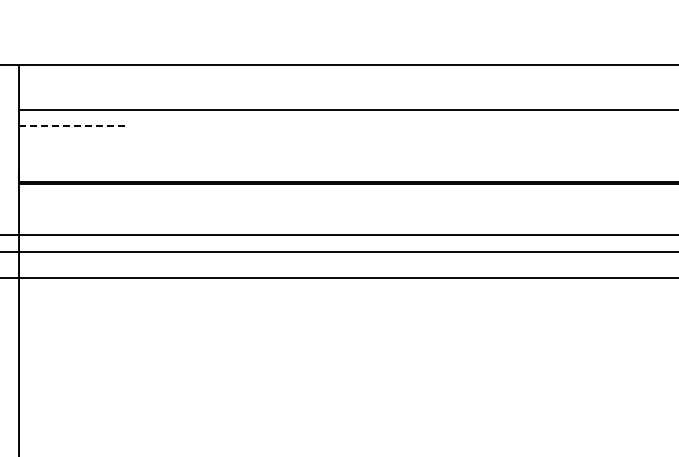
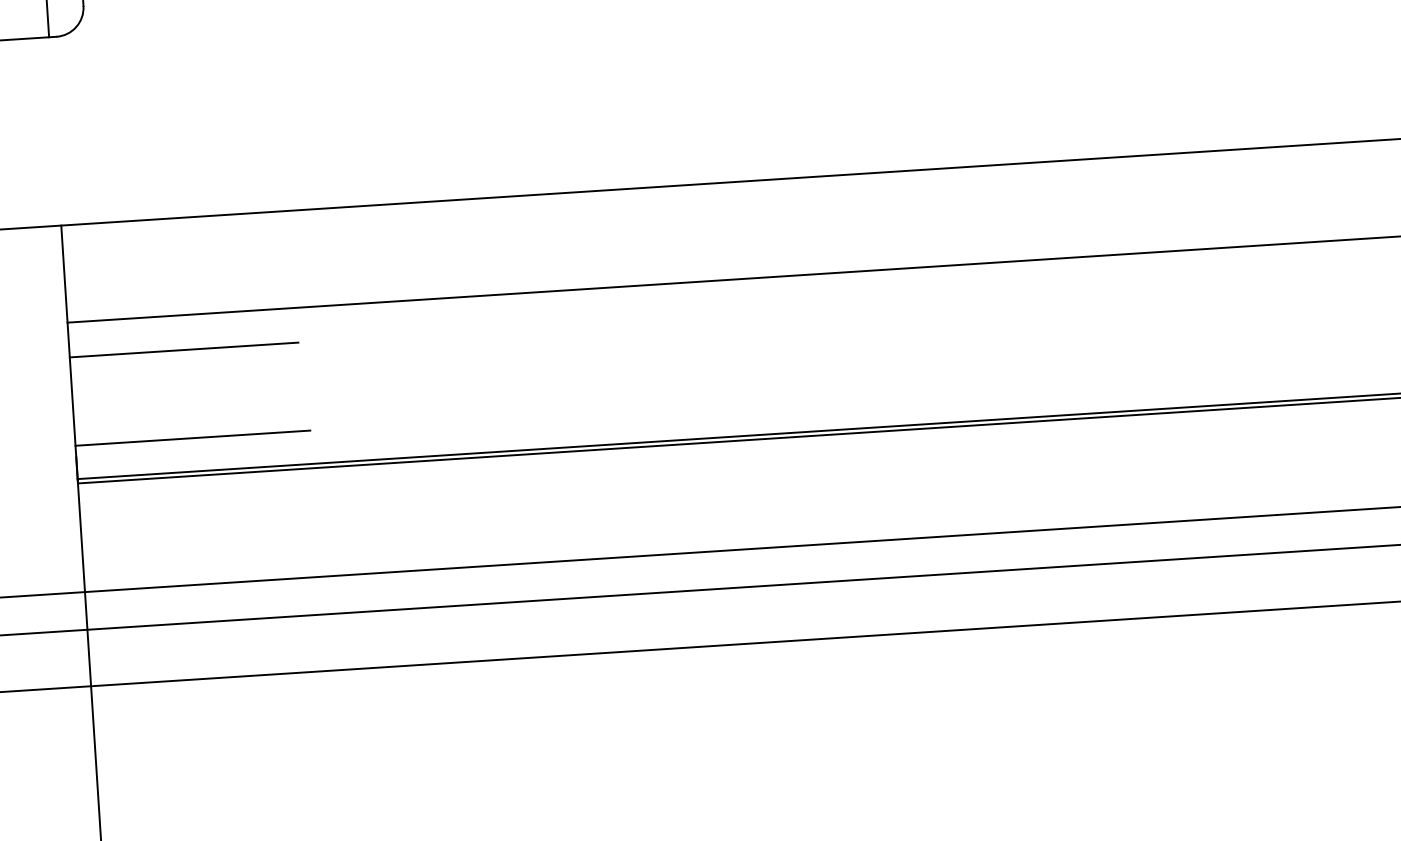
line: (71, 125) -> (183, 349), dashed -> solid
line: (73, 166) -> (193, 437), added

